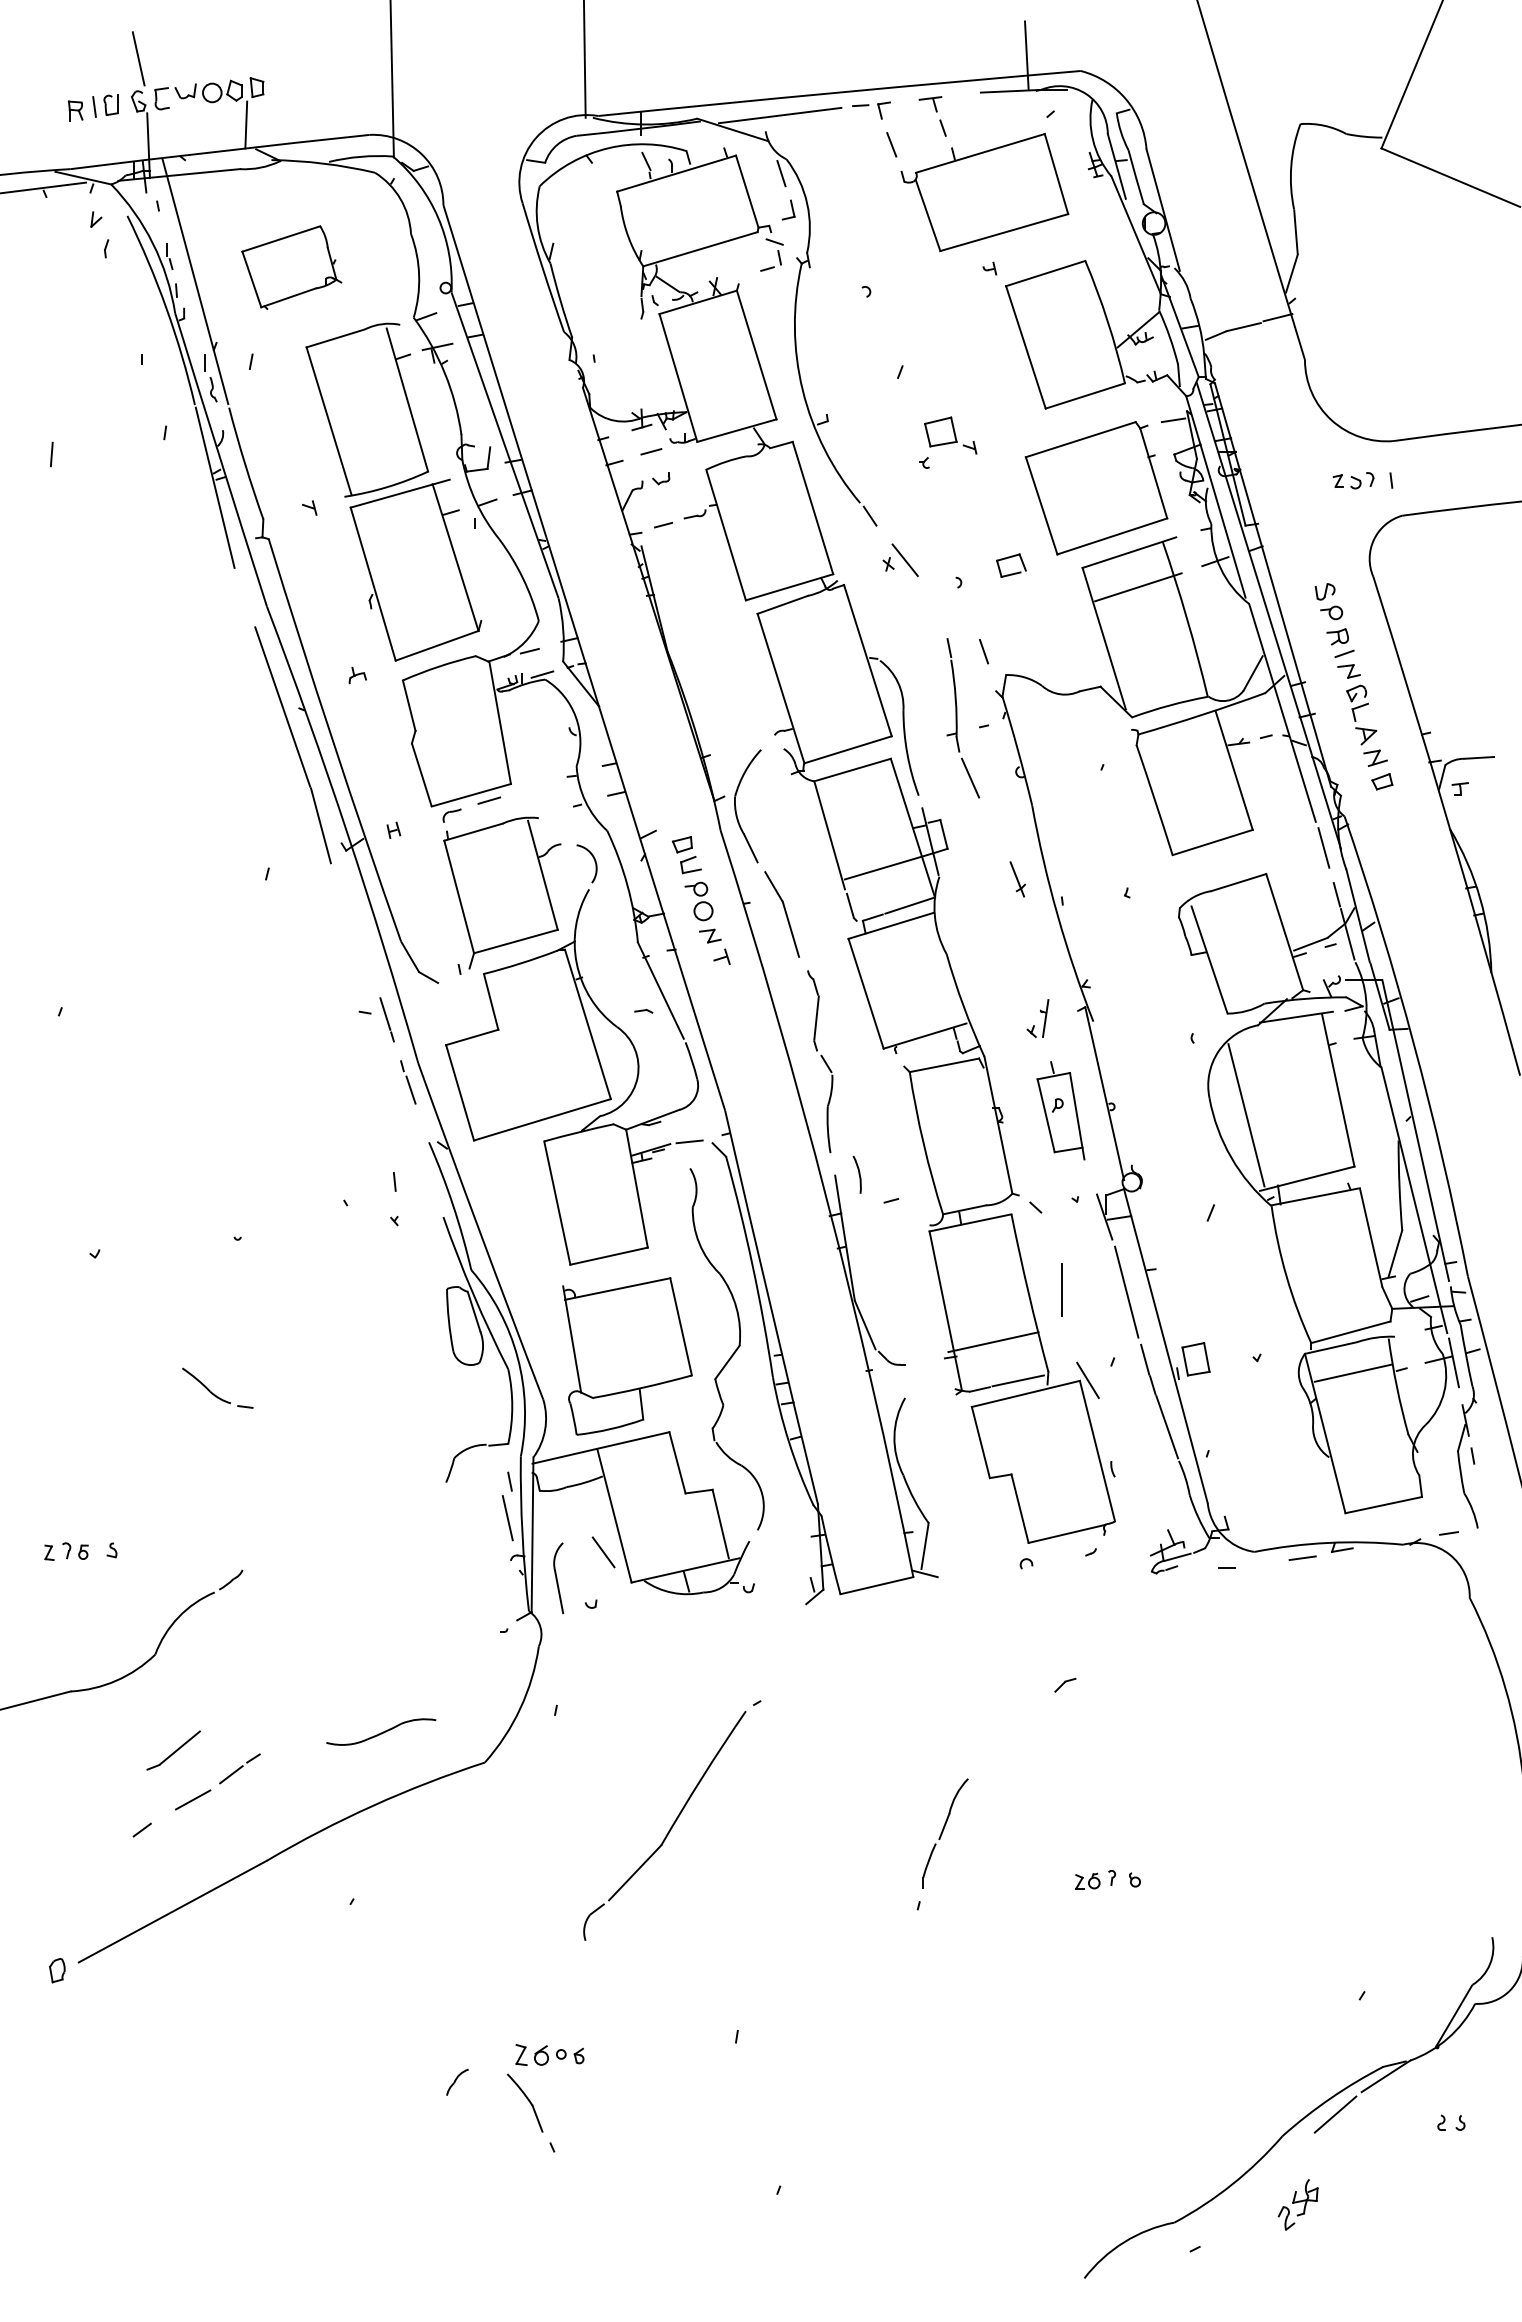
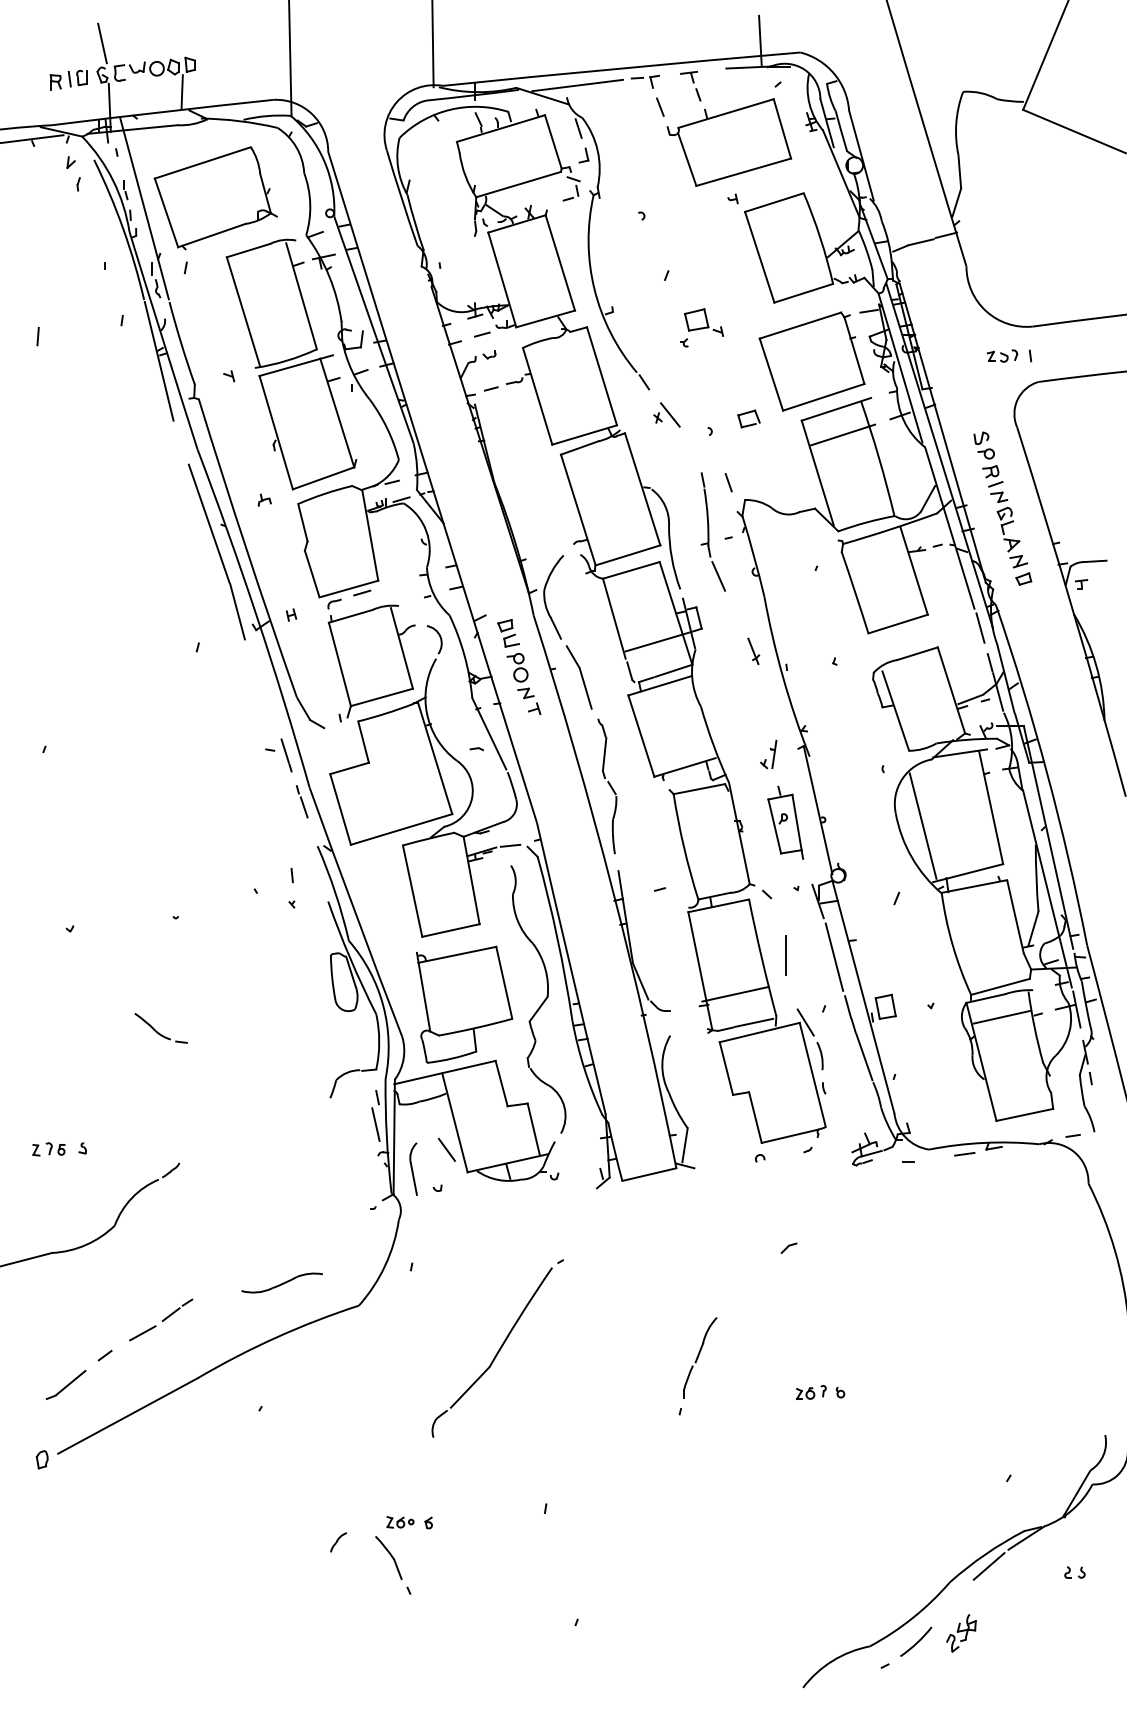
part: (291, 267) -> (215, 198), size x1.67
arc: (858, 1174) -> (820, 1055), moved
part: (173, 1750) -> (66, 1384), moved
part: (540, 2055) -> (400, 1522), size x0.71
arc: (1237, 2217) -> (916, 1642), added

